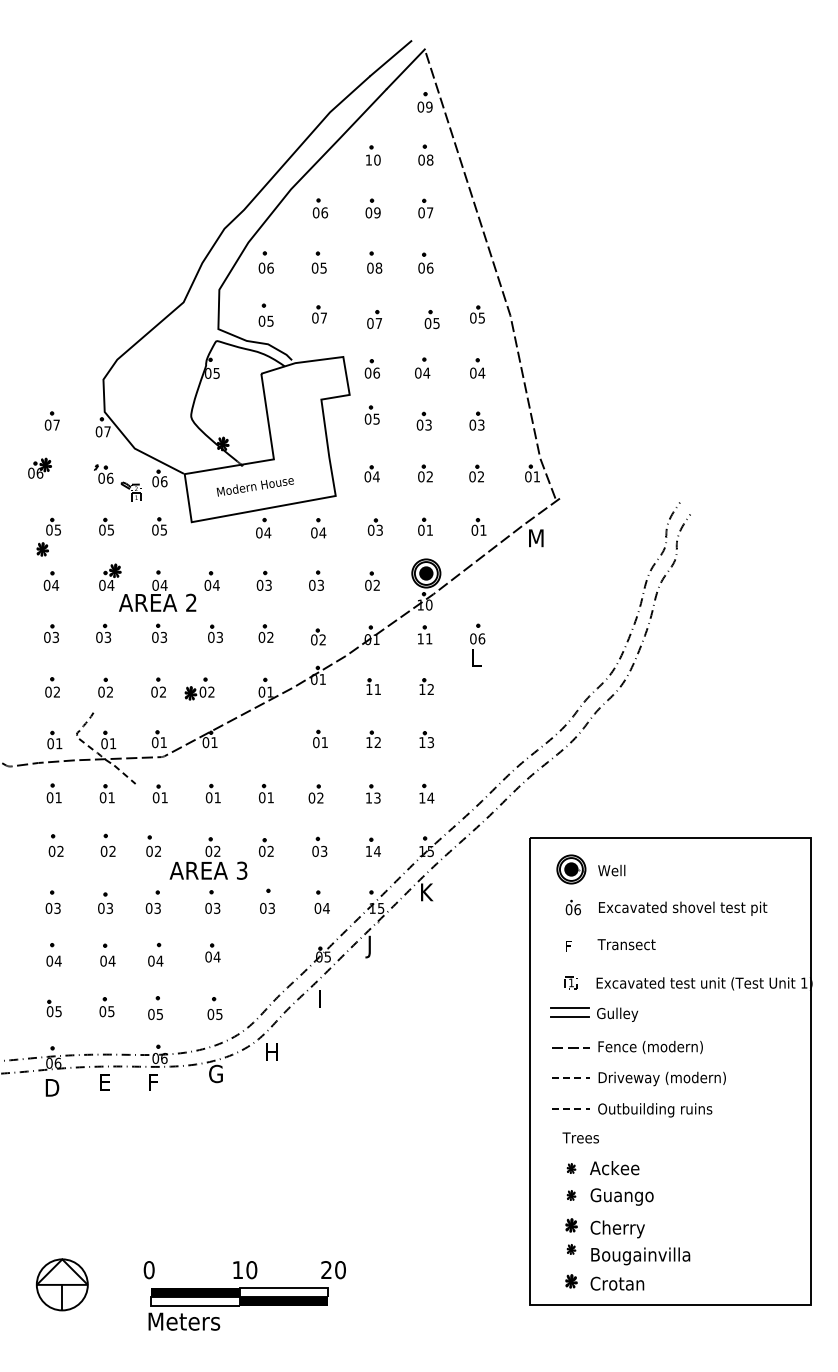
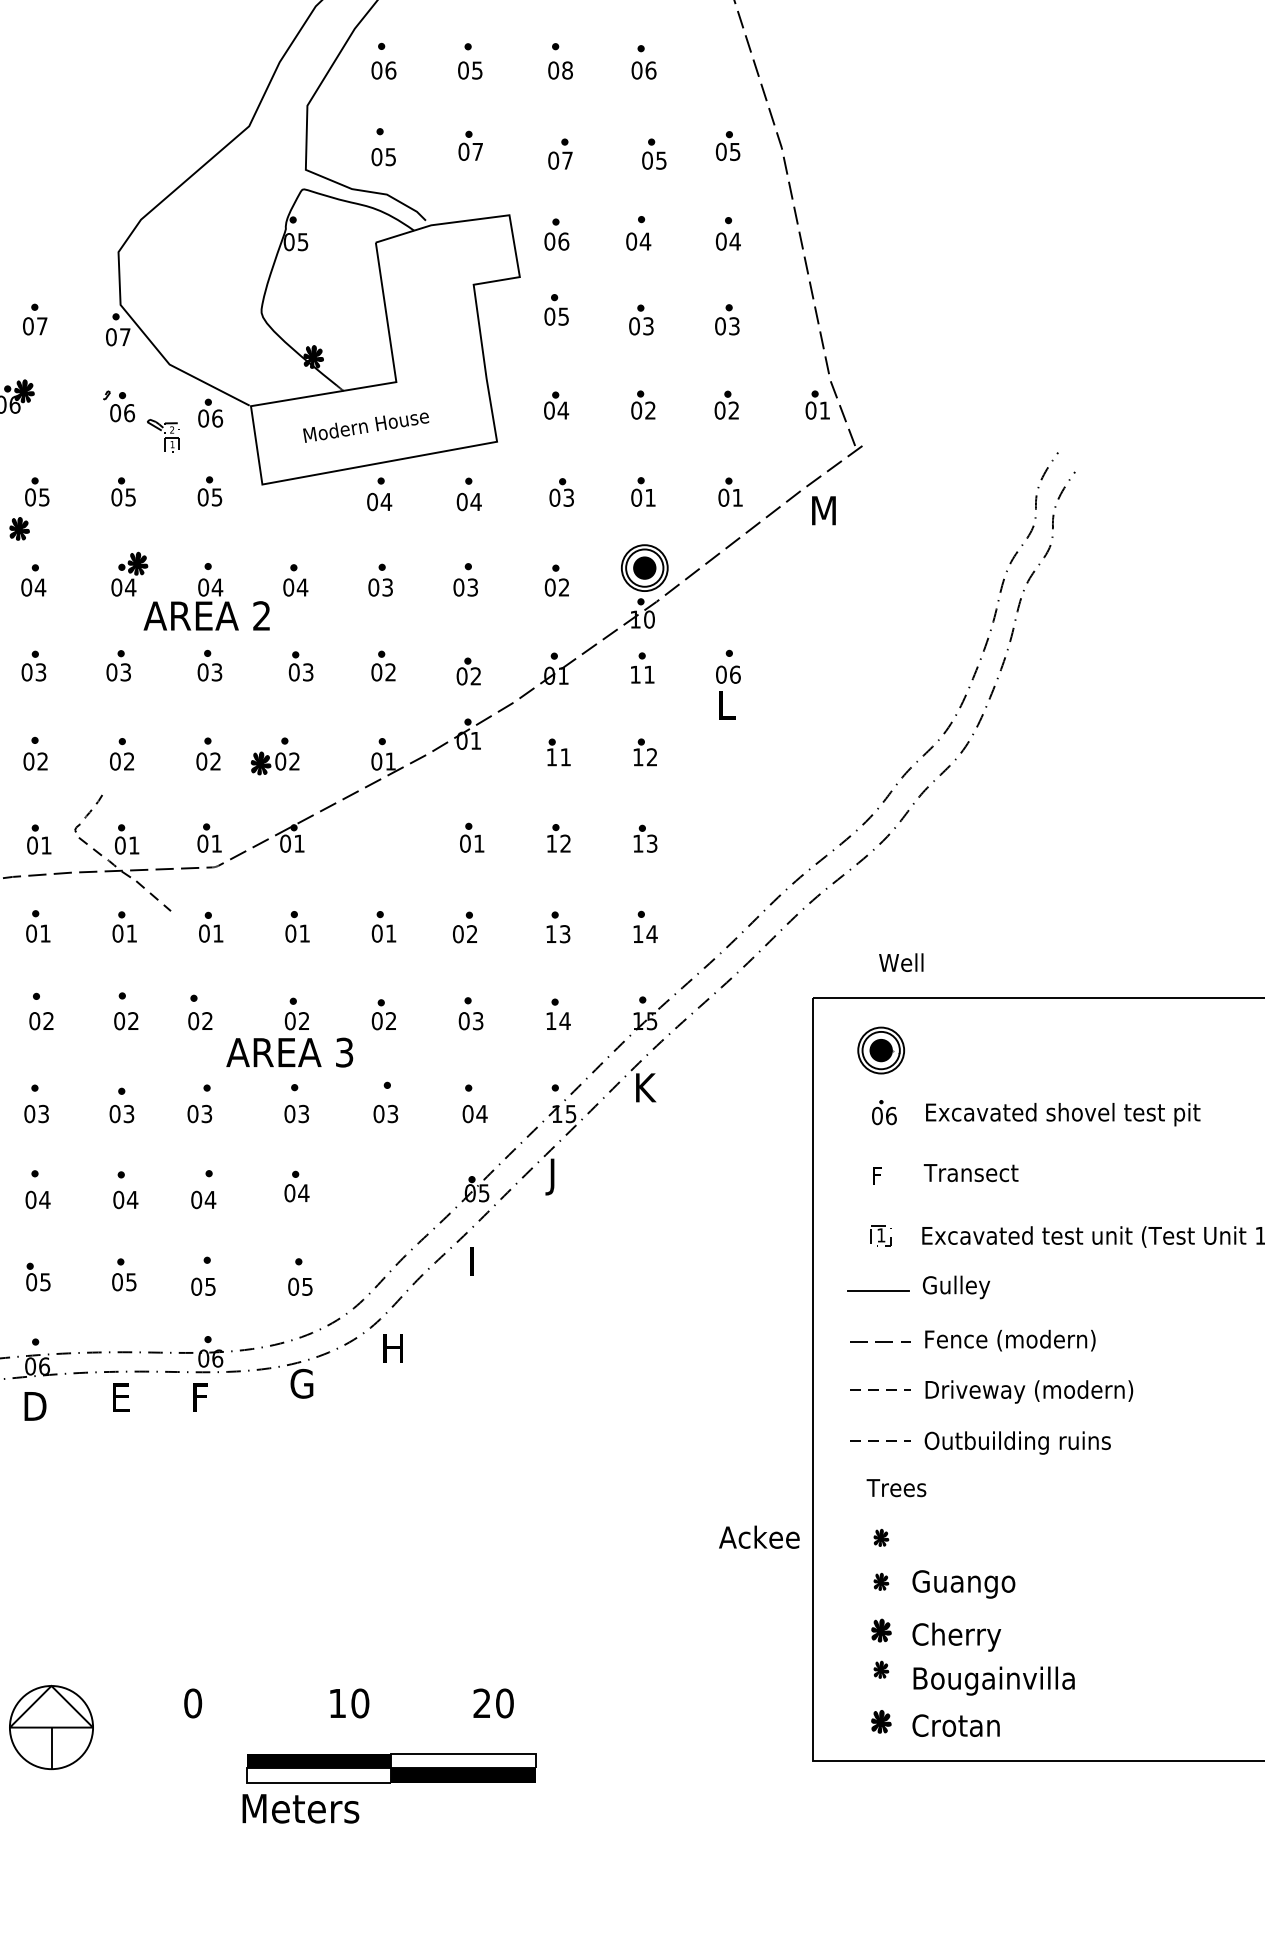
text: (611, 870) -> (900, 962), moved
line: (569, 1008) -> (878, 1277), removed
text: (614, 1168) -> (759, 1537), moved
part: (238, 1308) -> (389, 1787), moved

